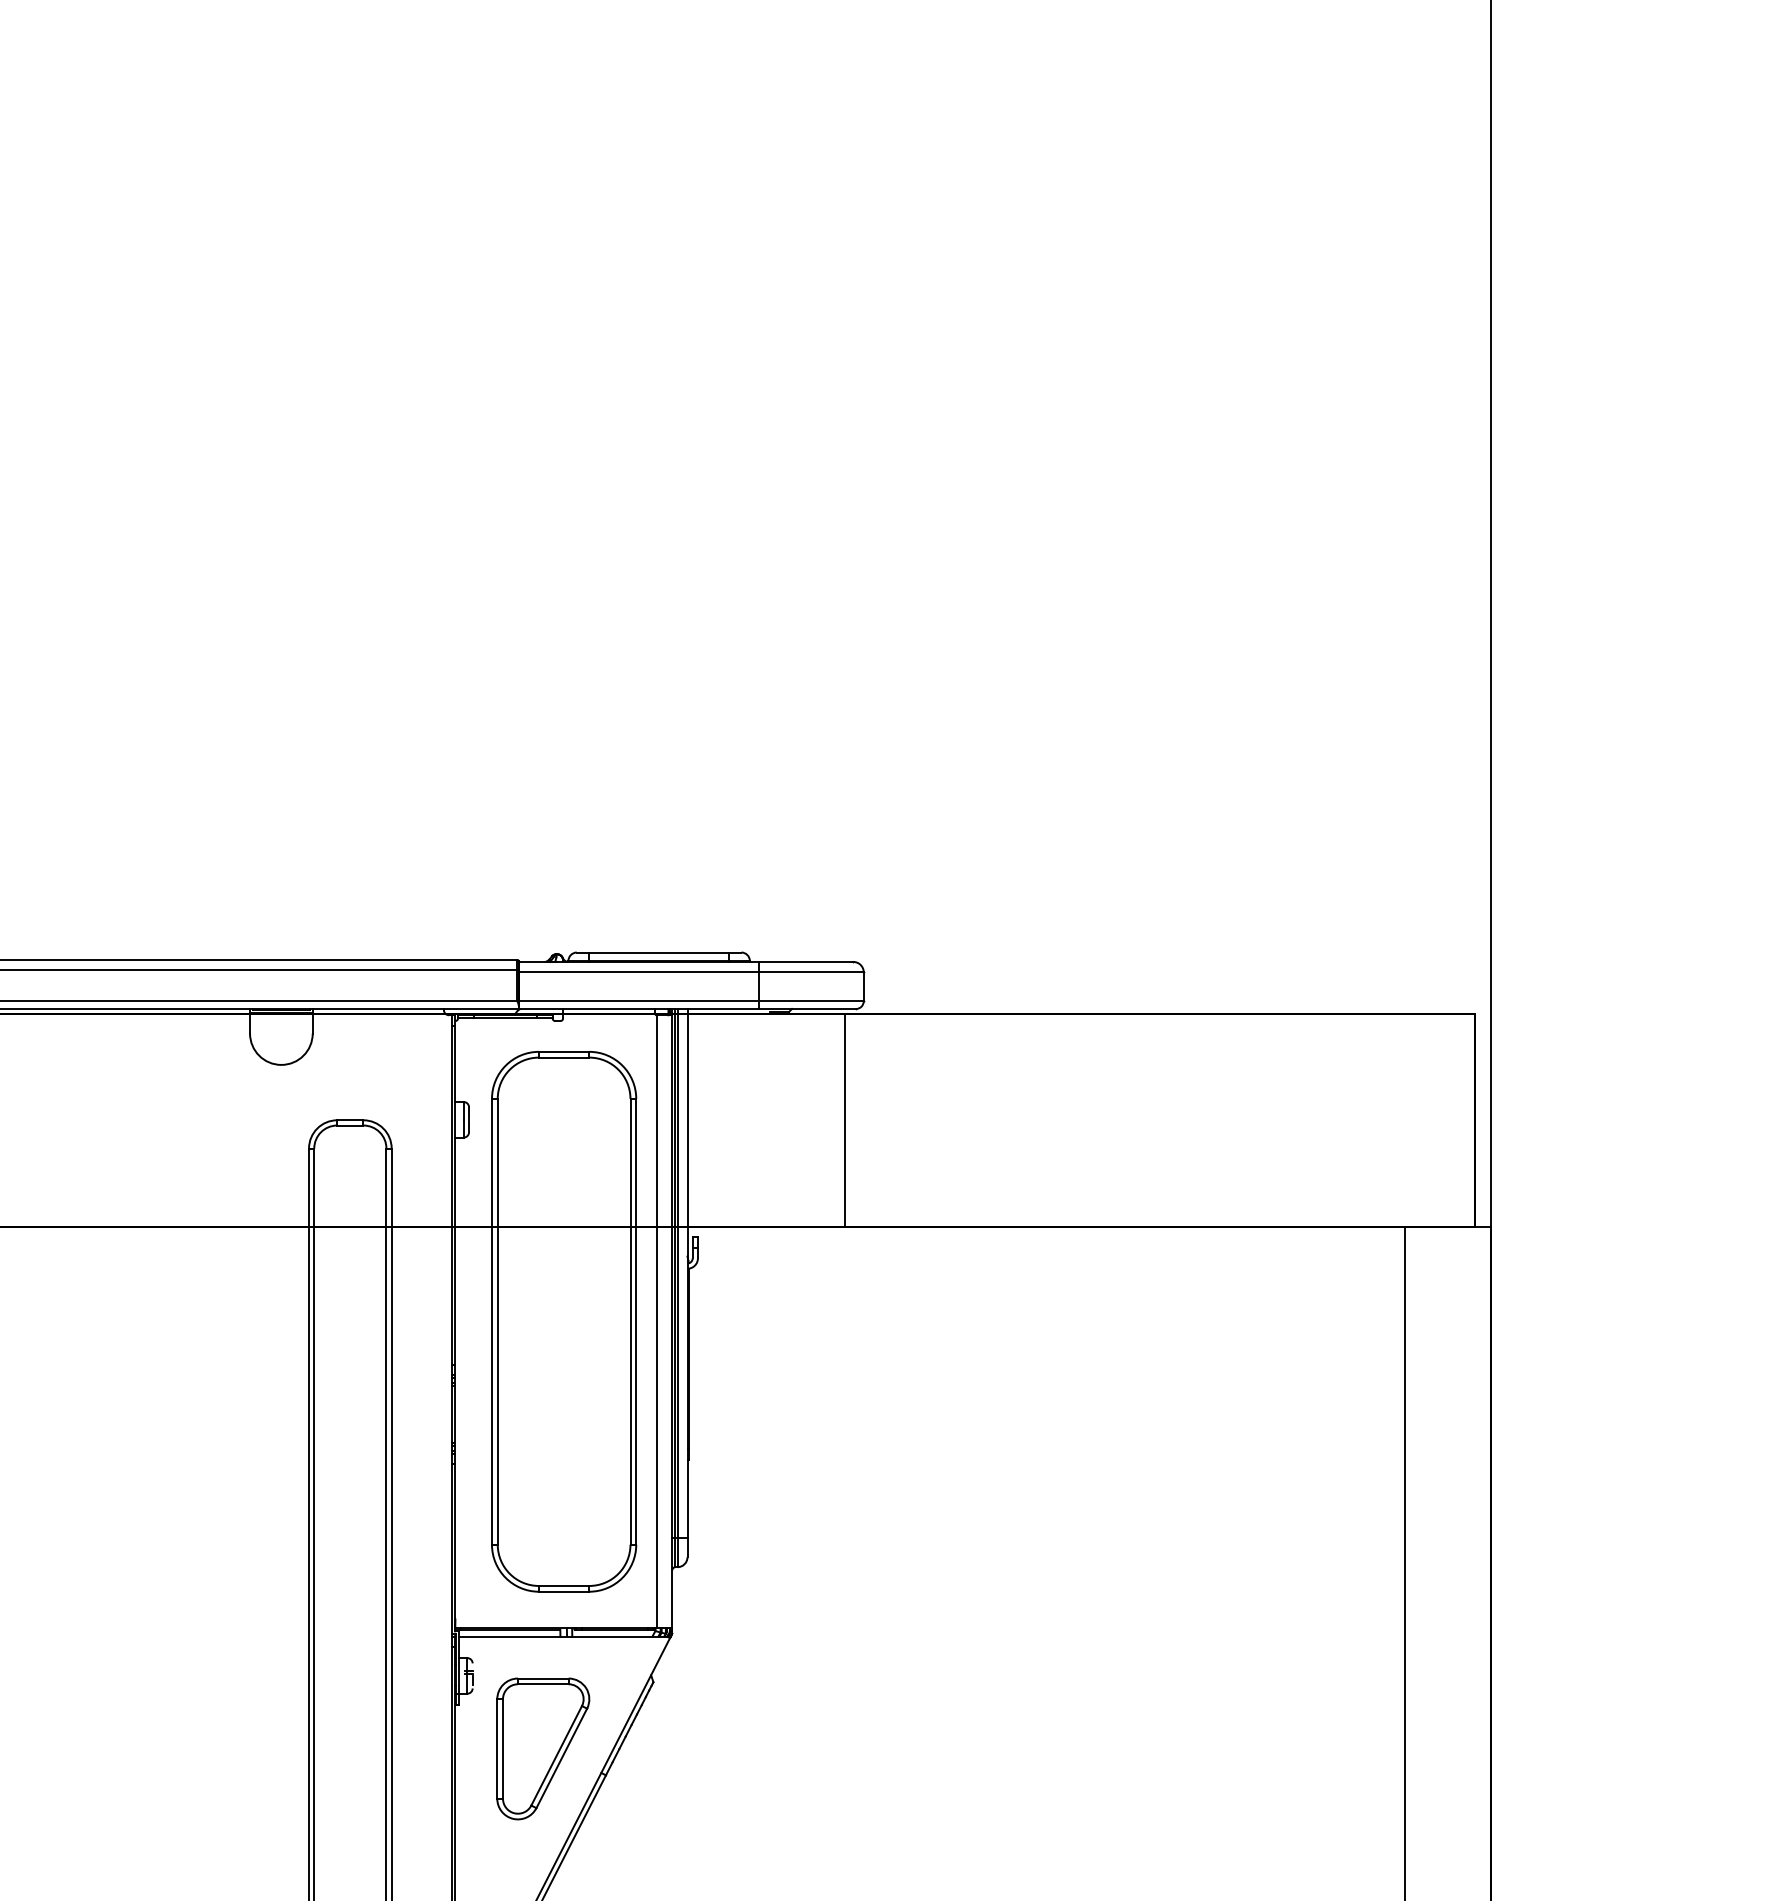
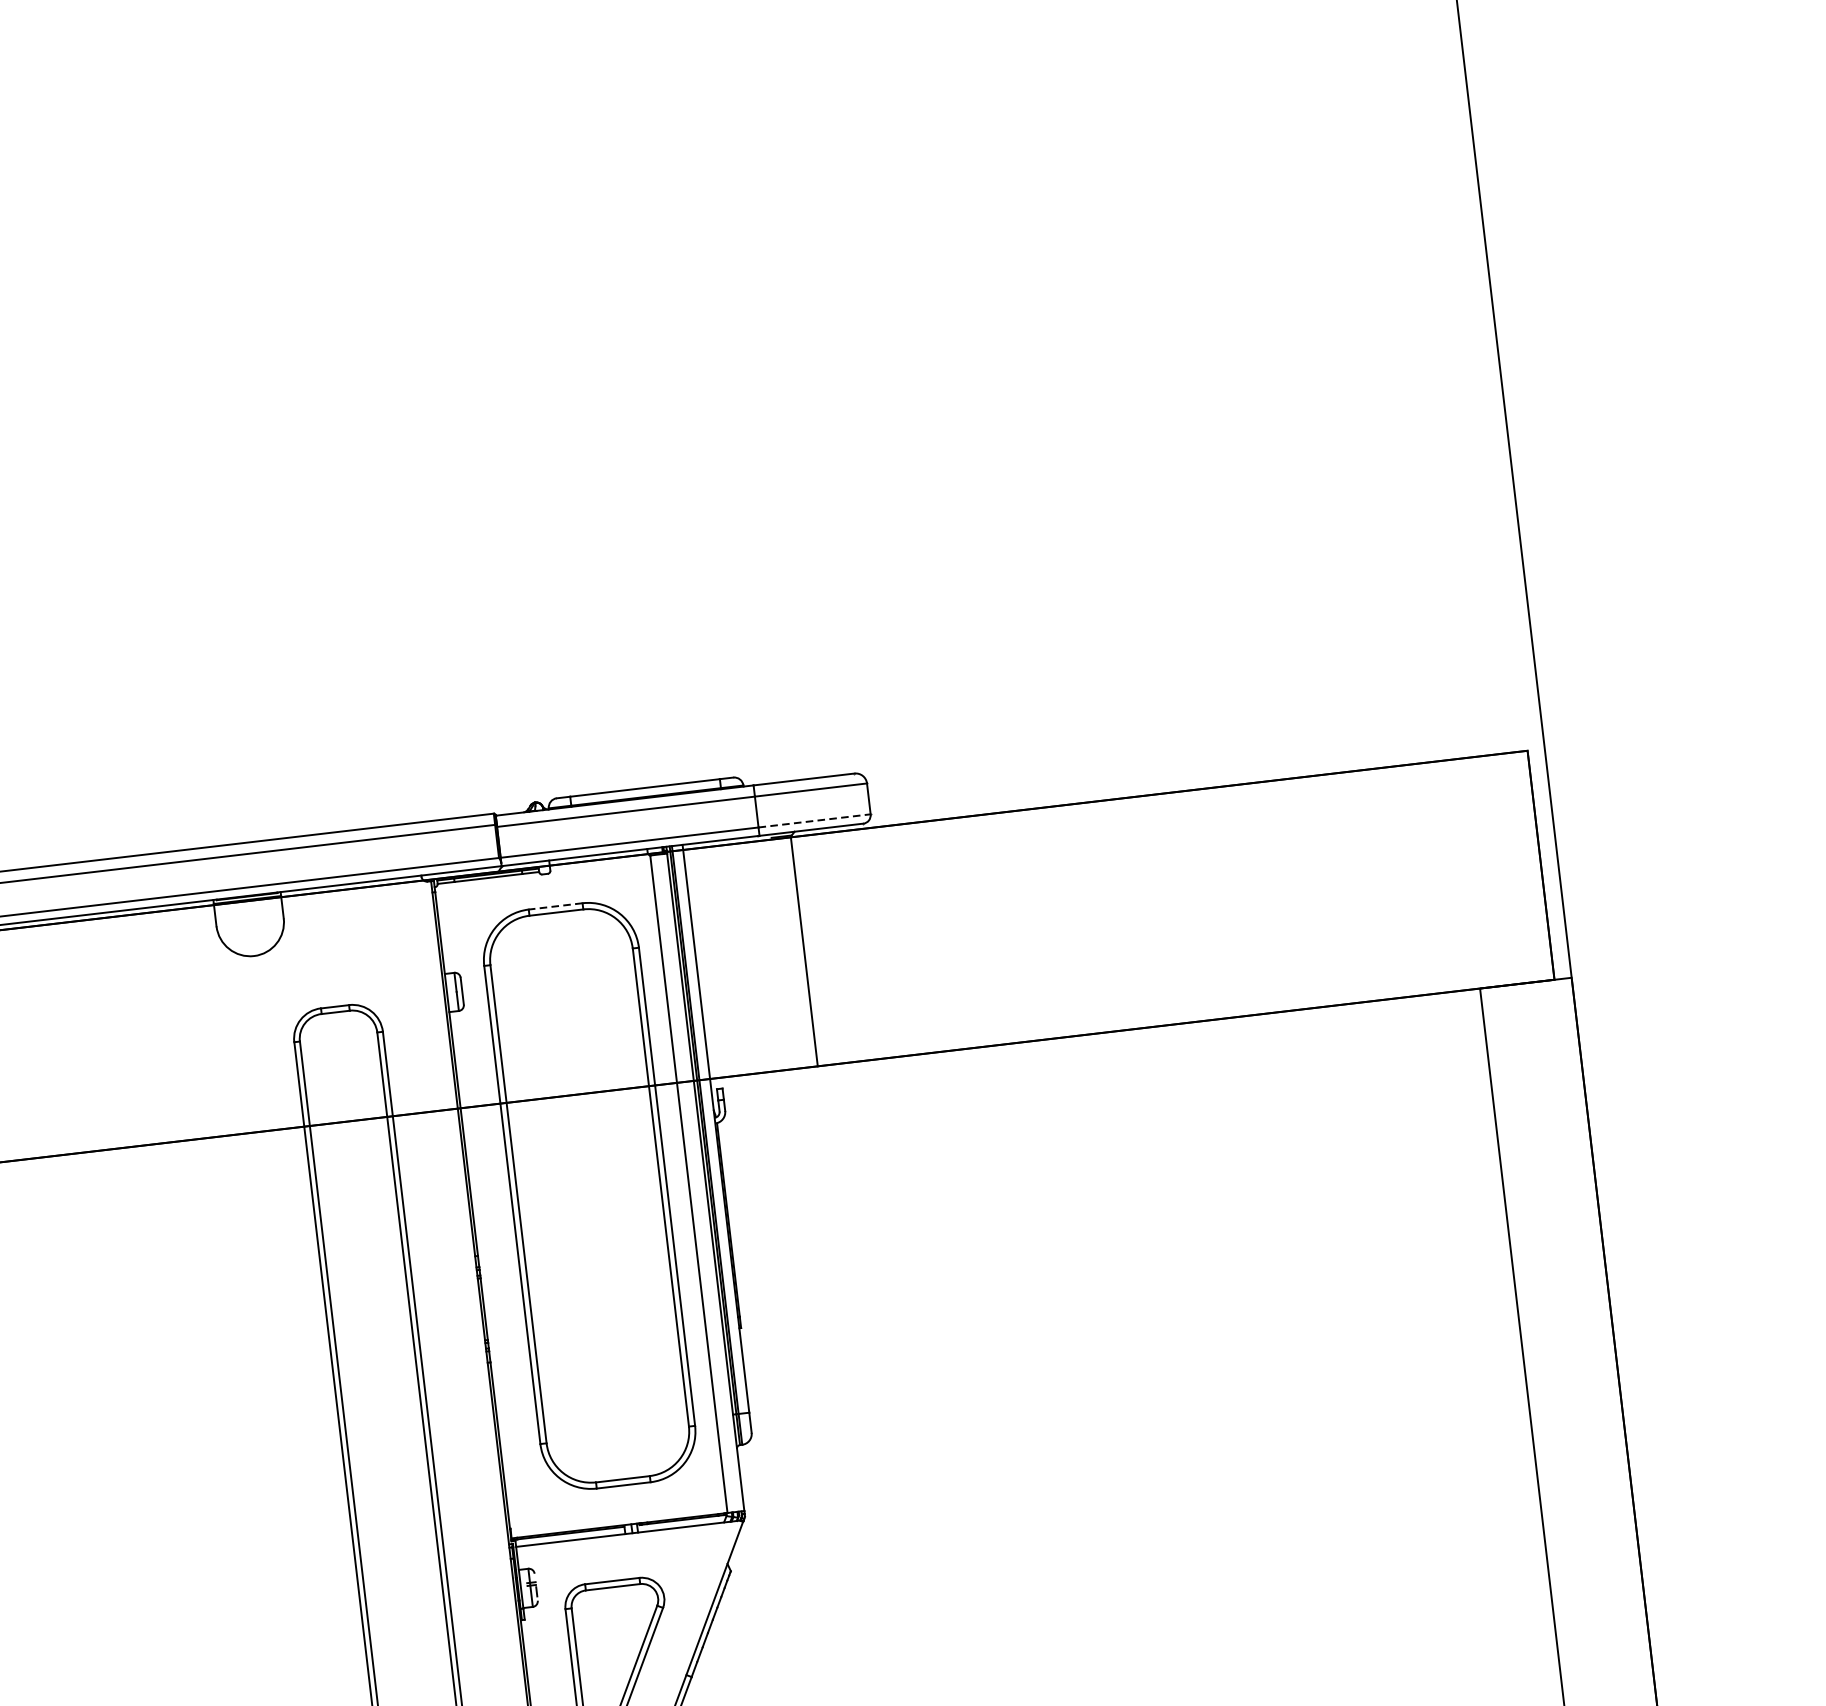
line: (812, 1001) -> (815, 821), solid -> dashed
line: (563, 1051) -> (554, 906), solid -> dashed
line: (844, 1120) -> (803, 951), moved

